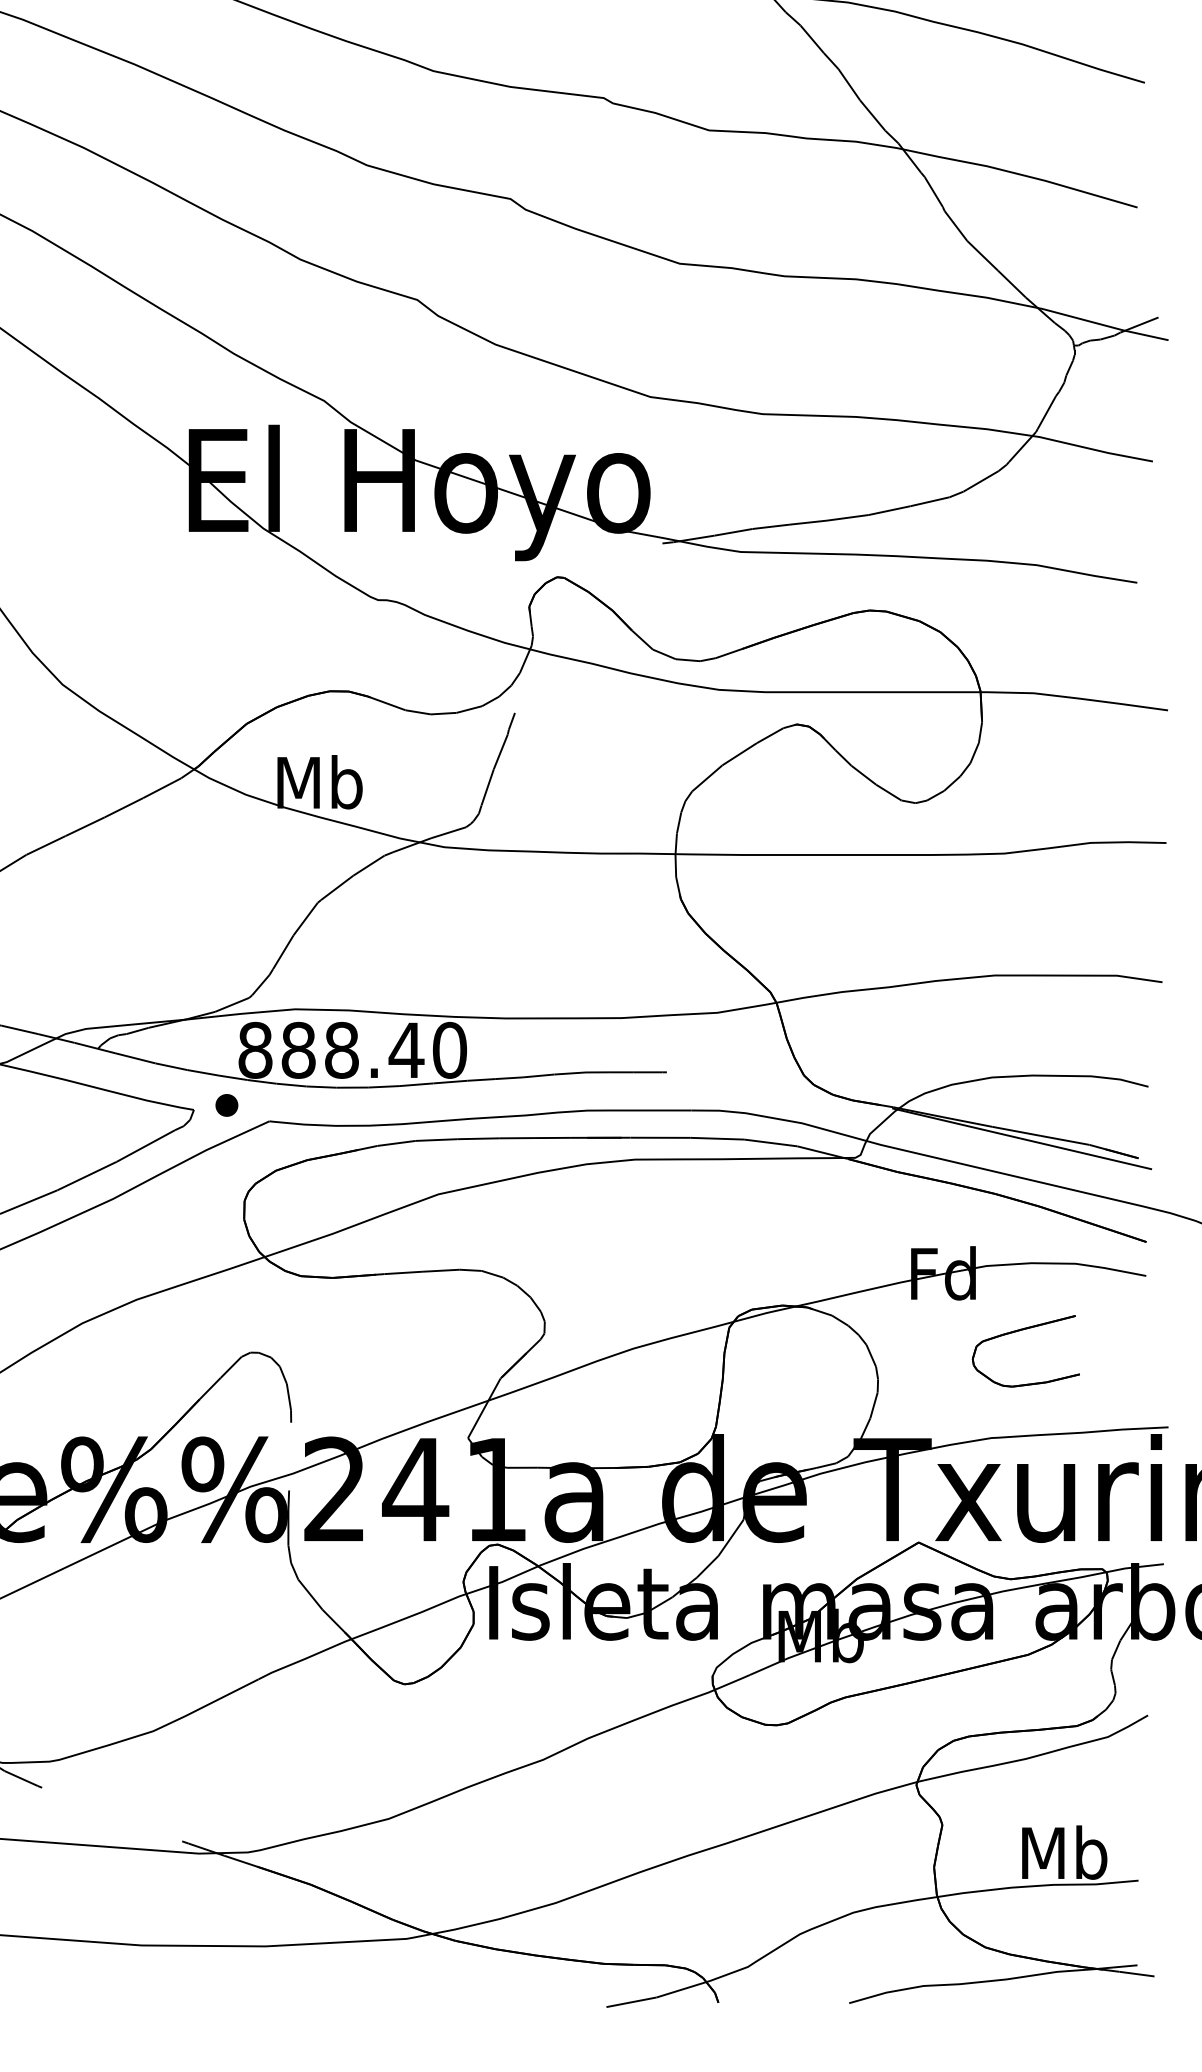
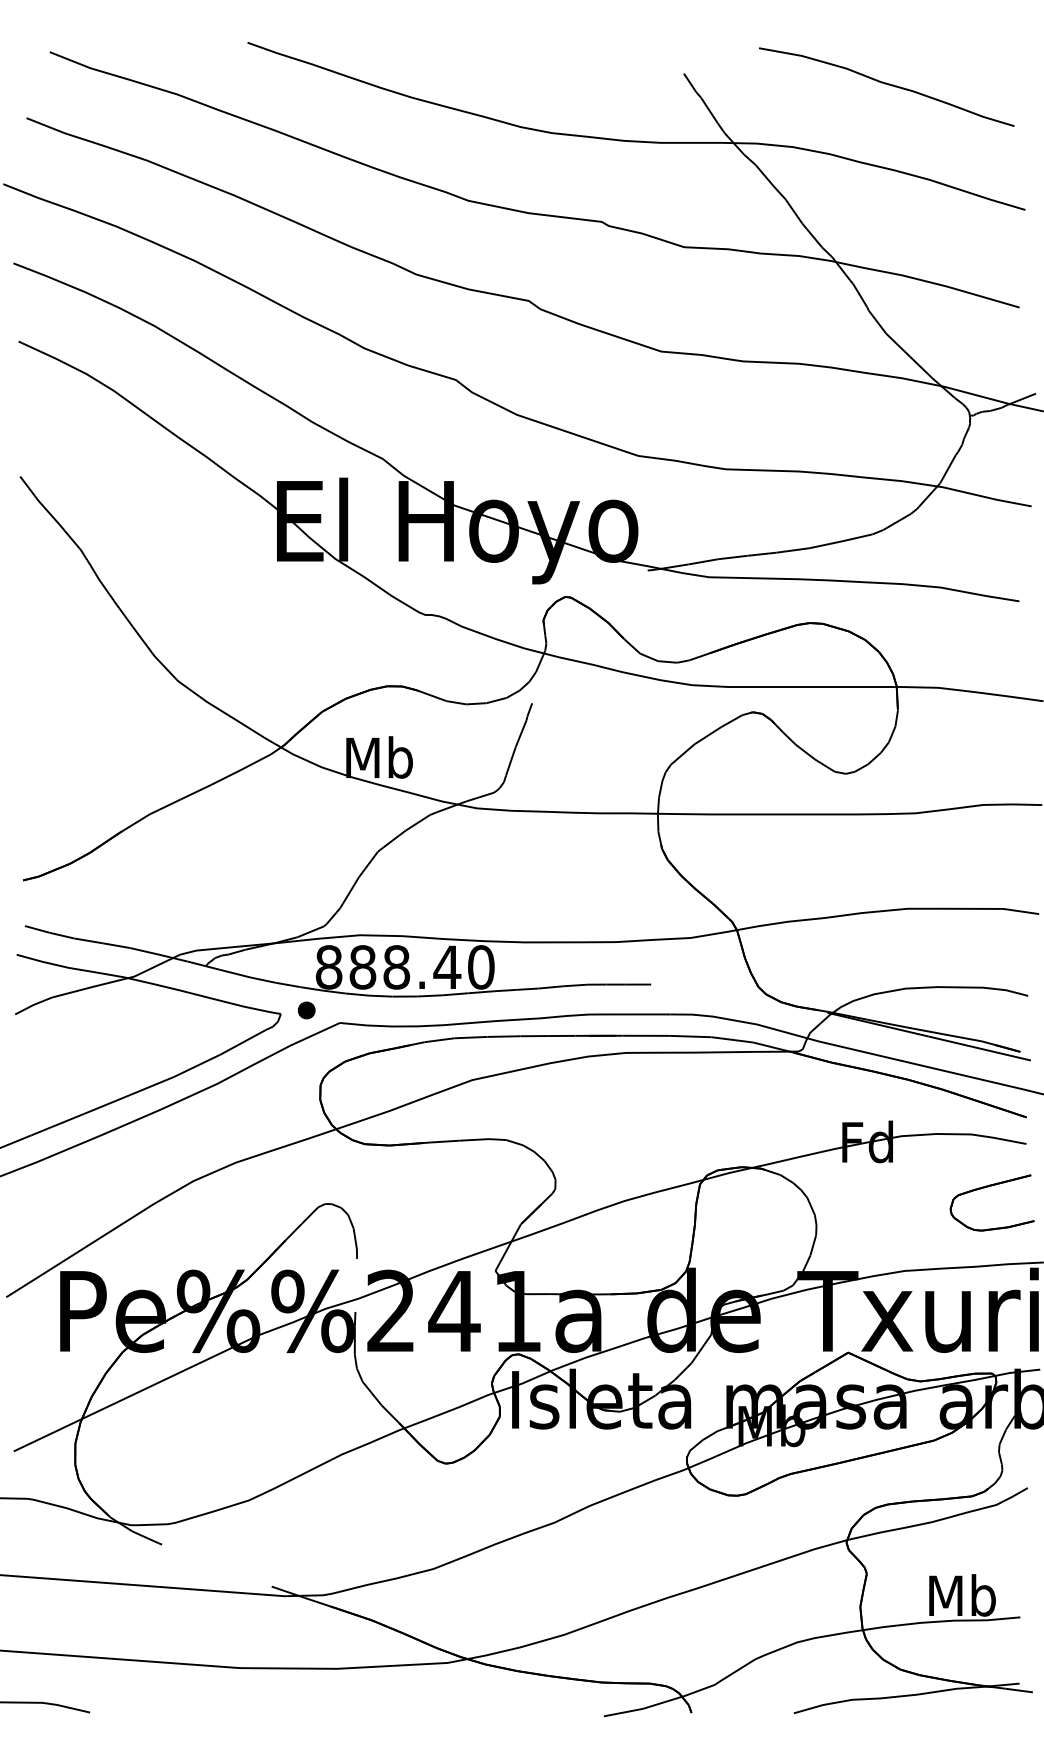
part: (1021, 1331) -> (988, 1187), moved

